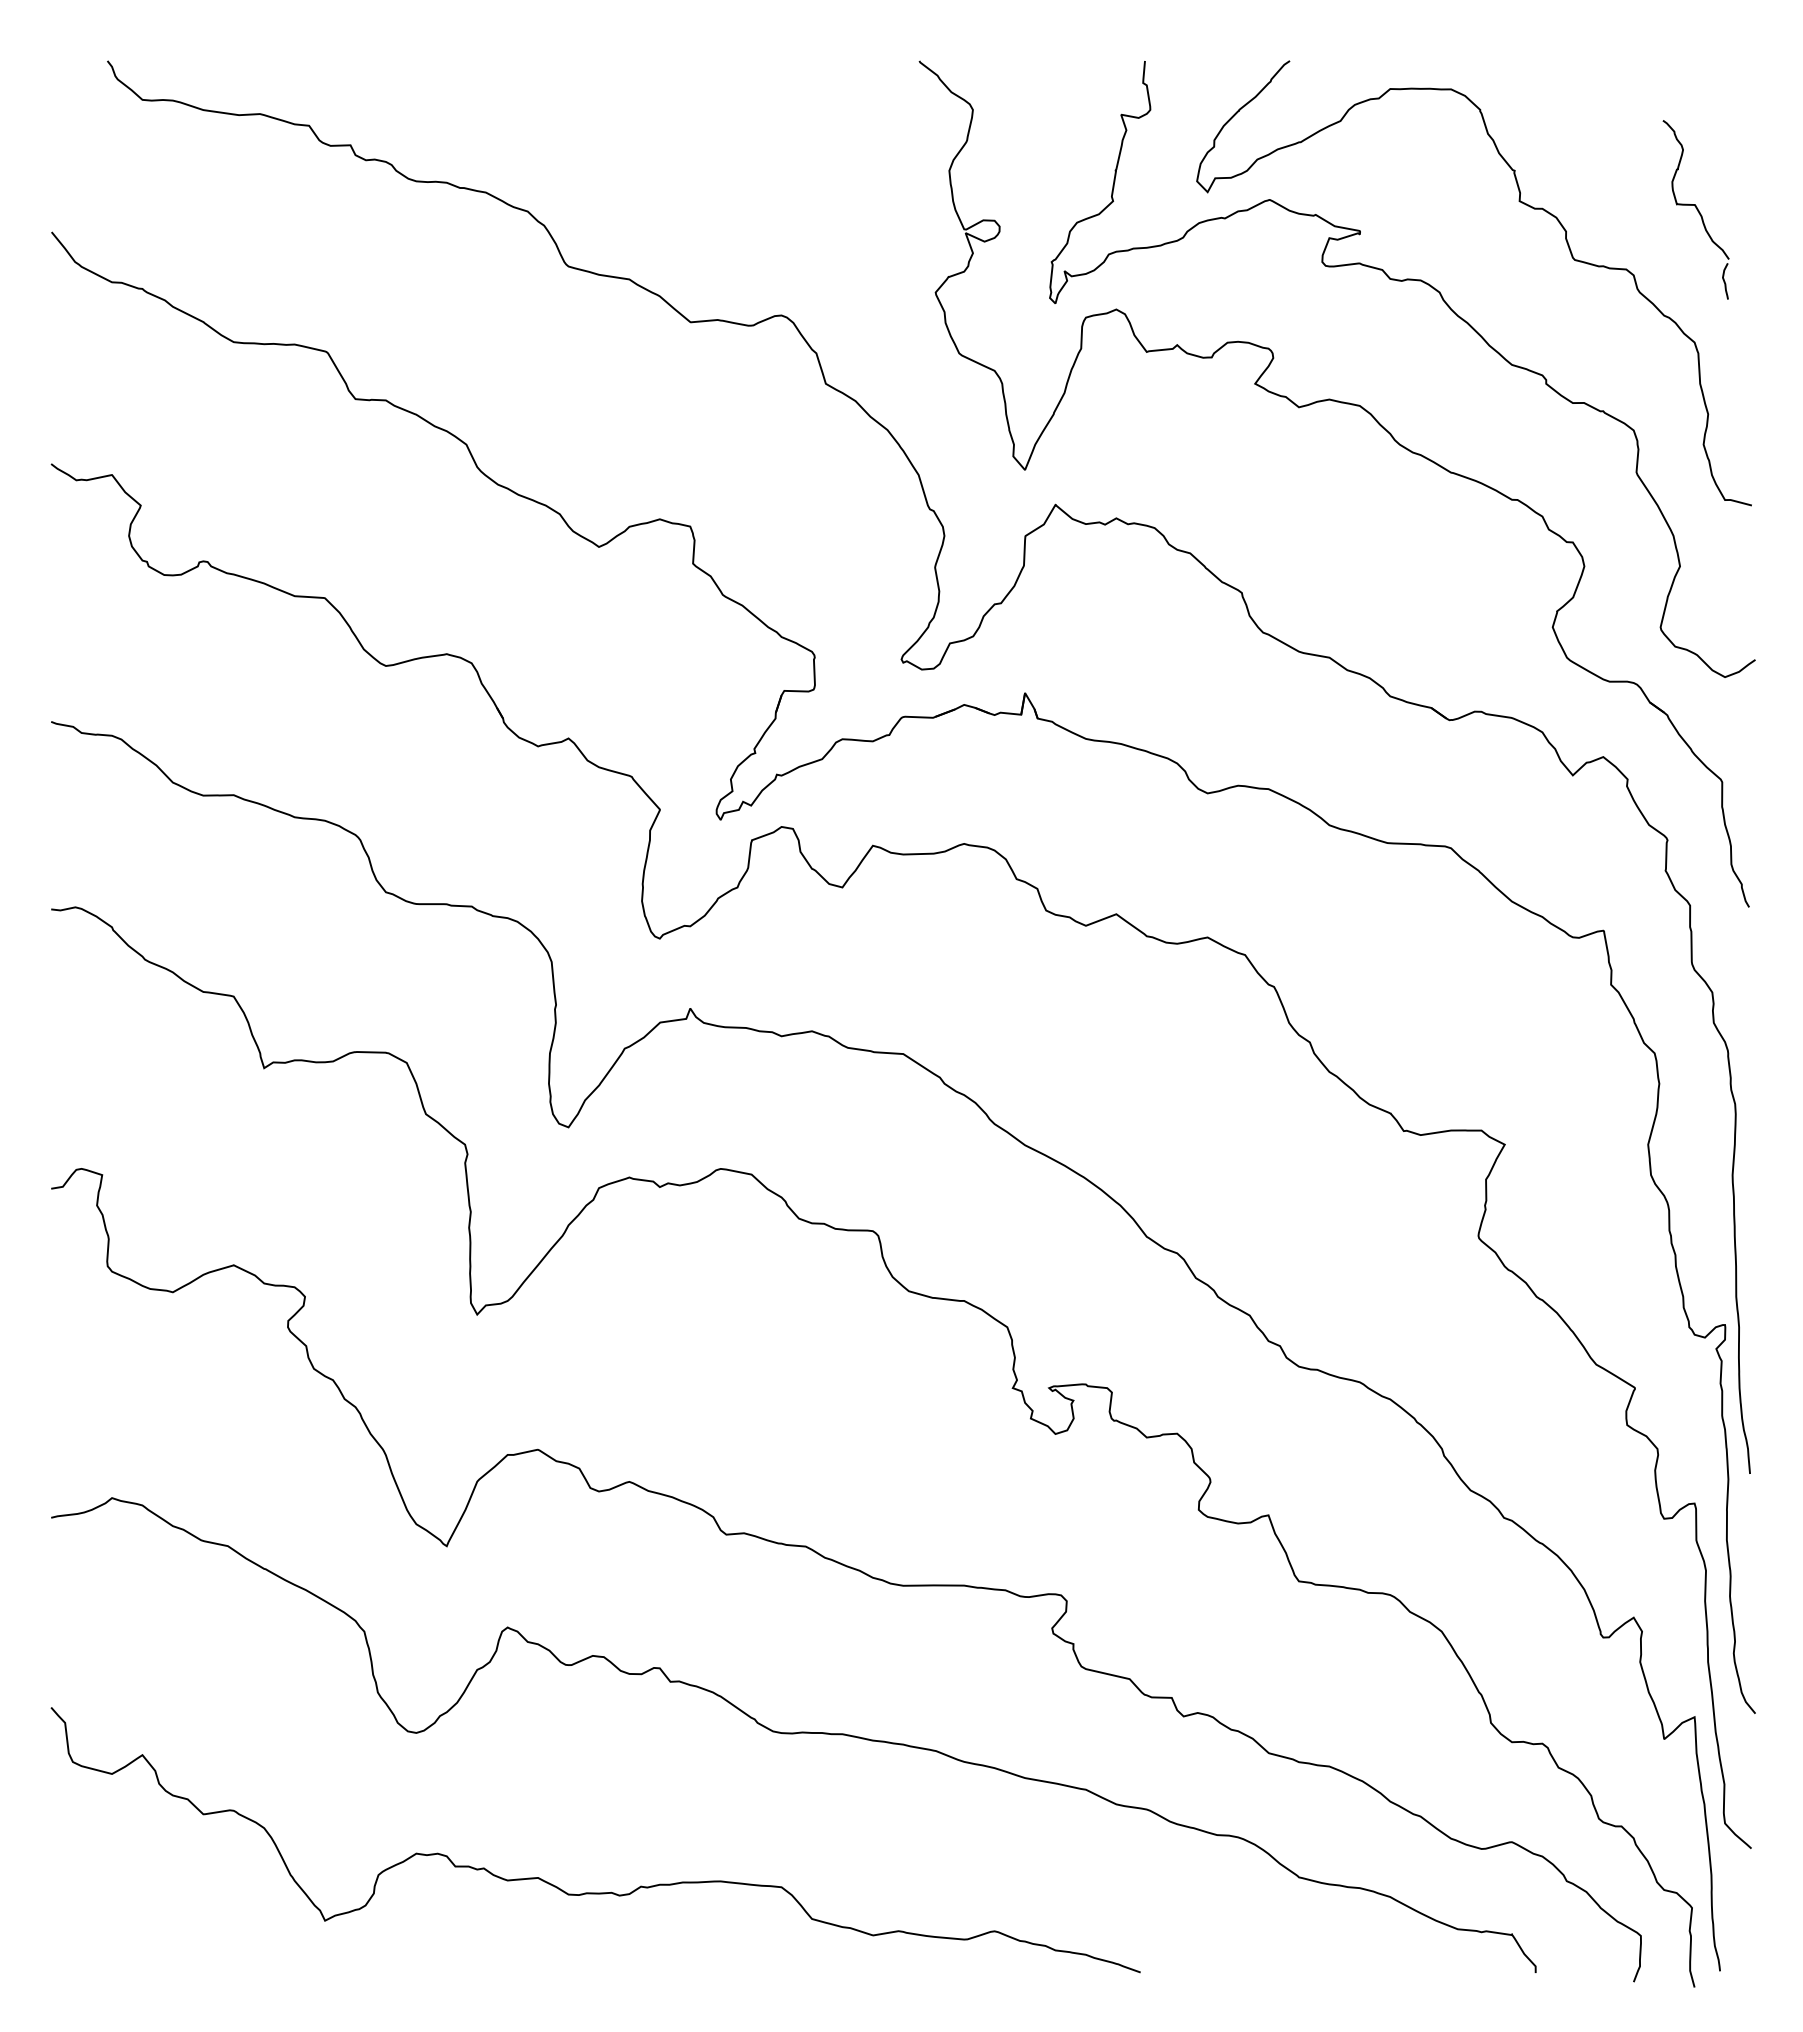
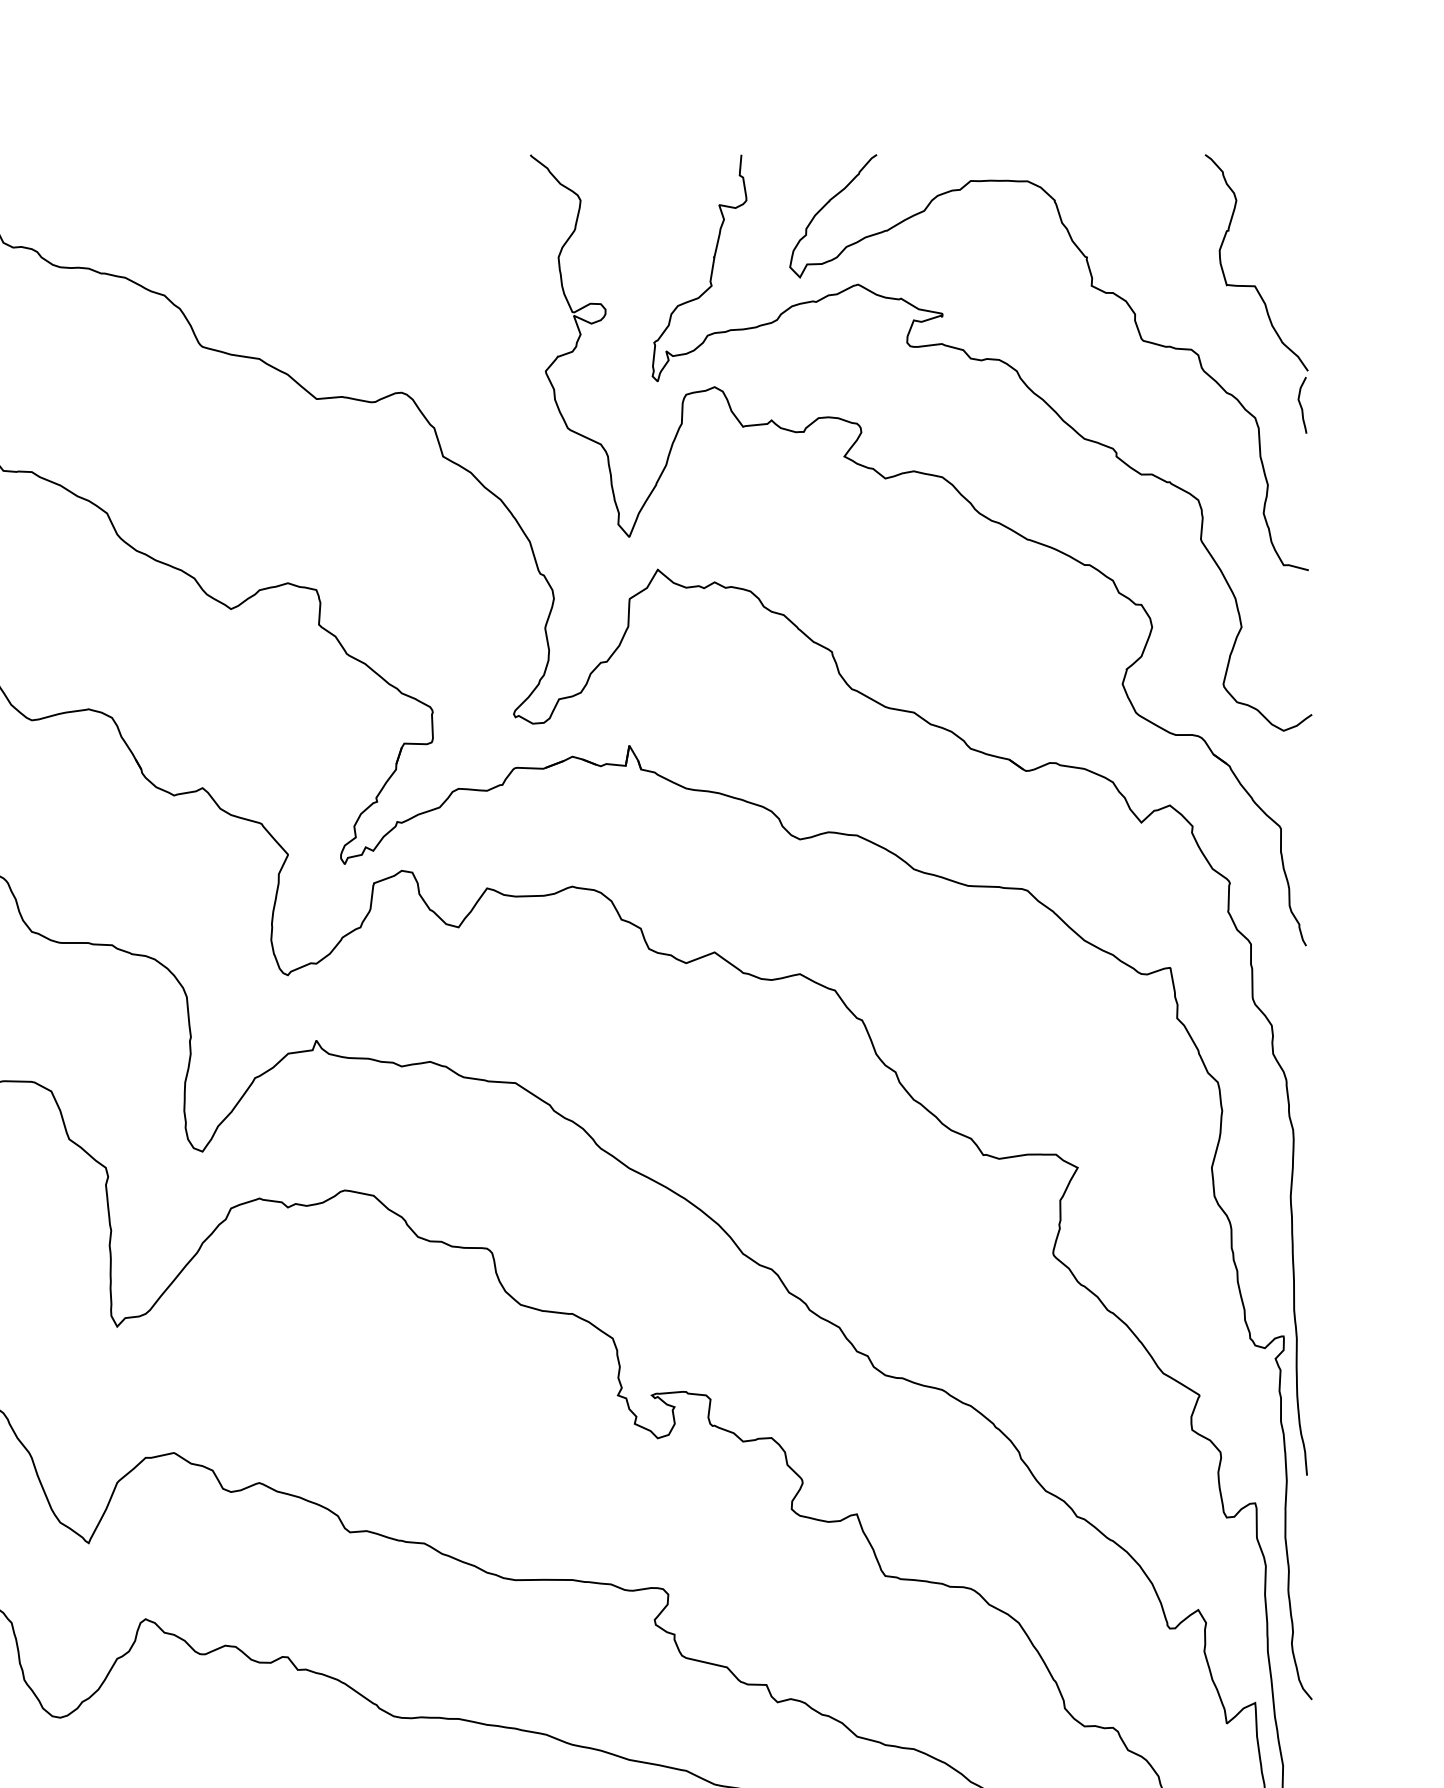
part: (1695, 209) -> (1256, 293), size x1.67

